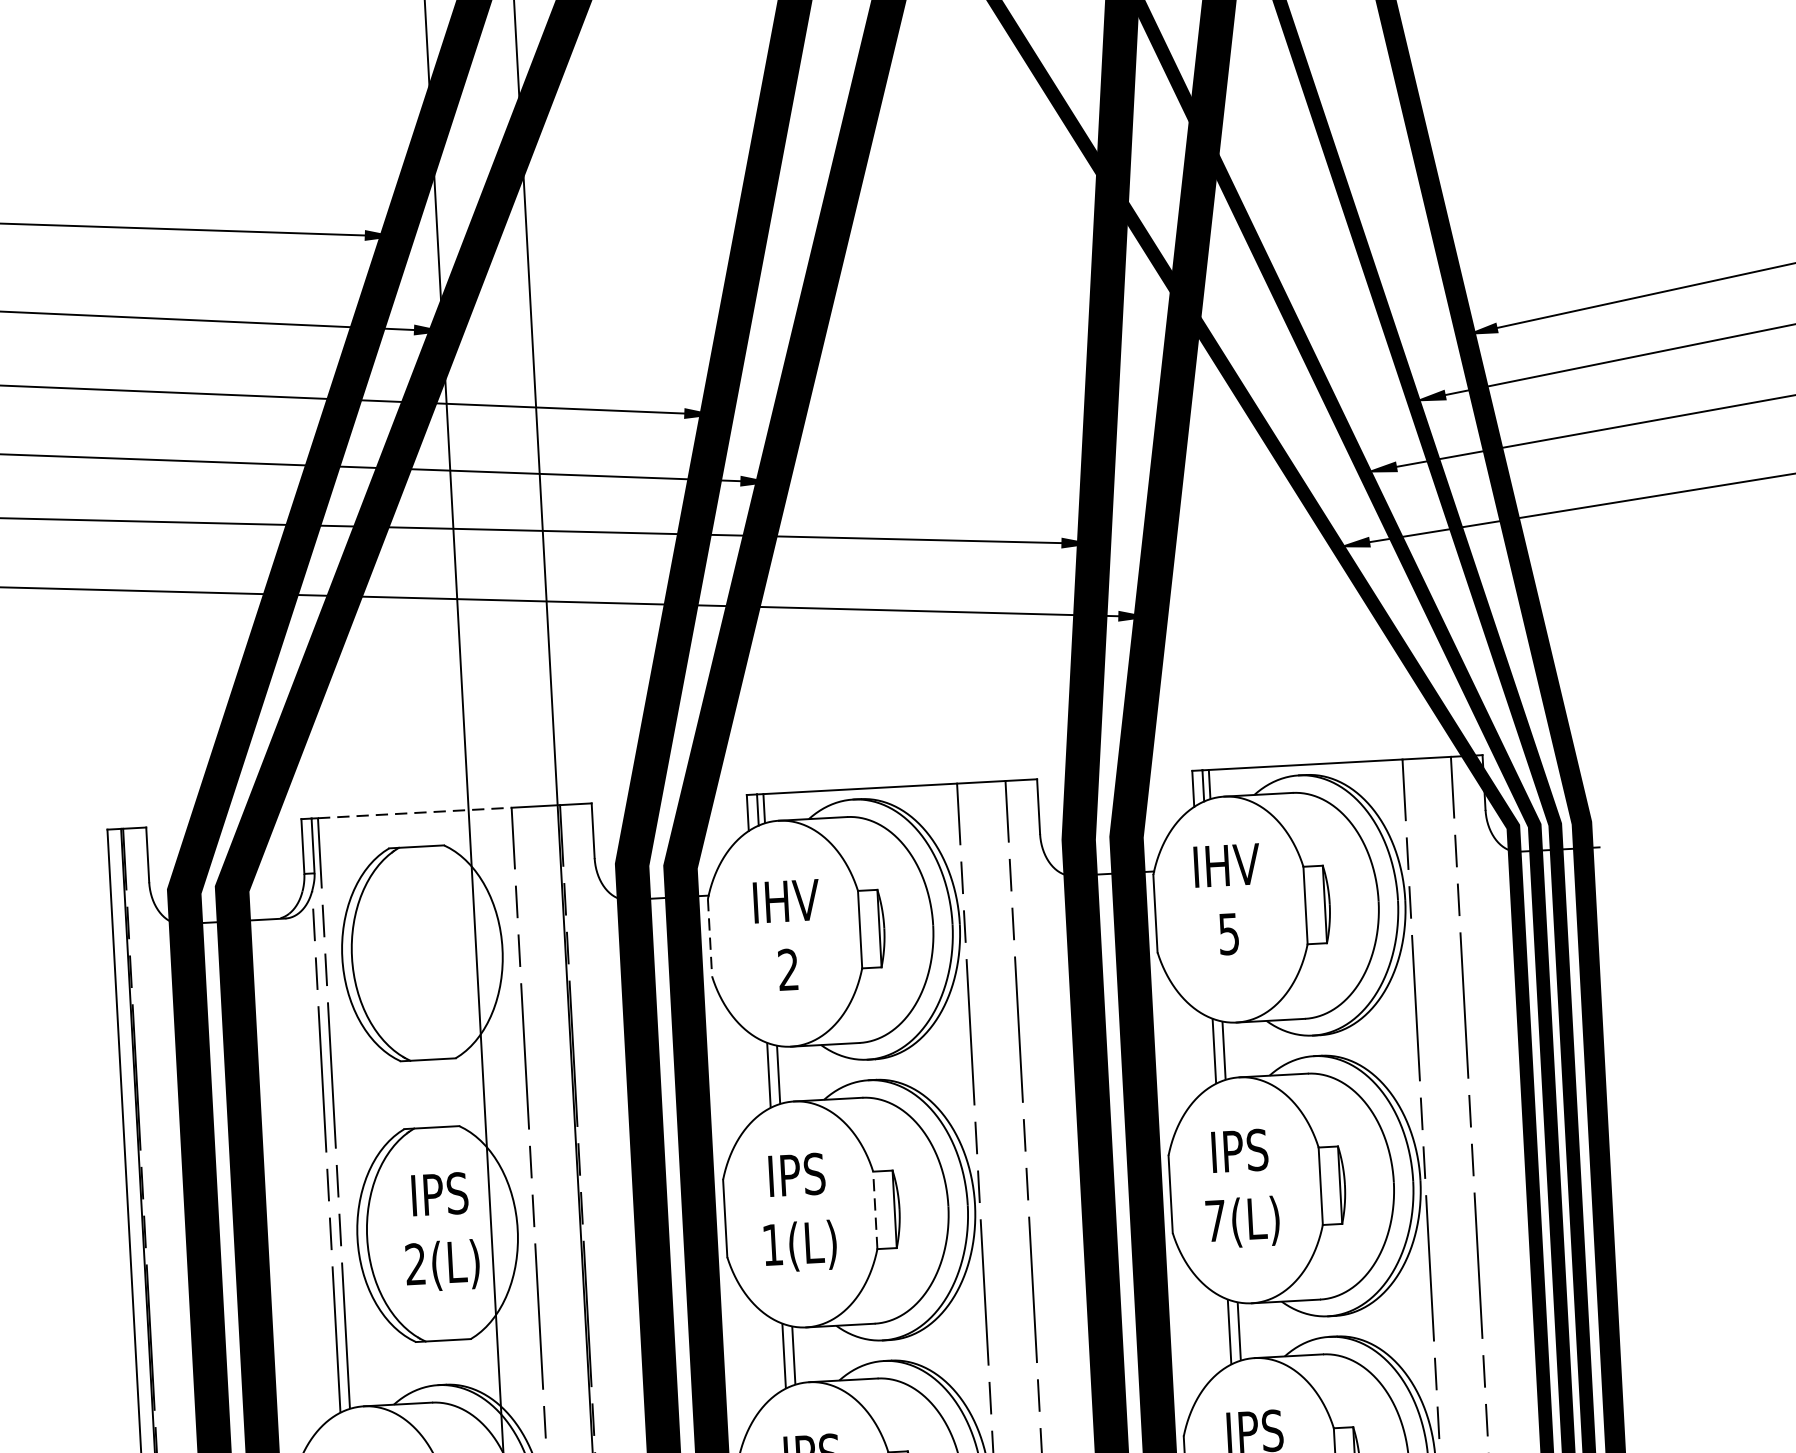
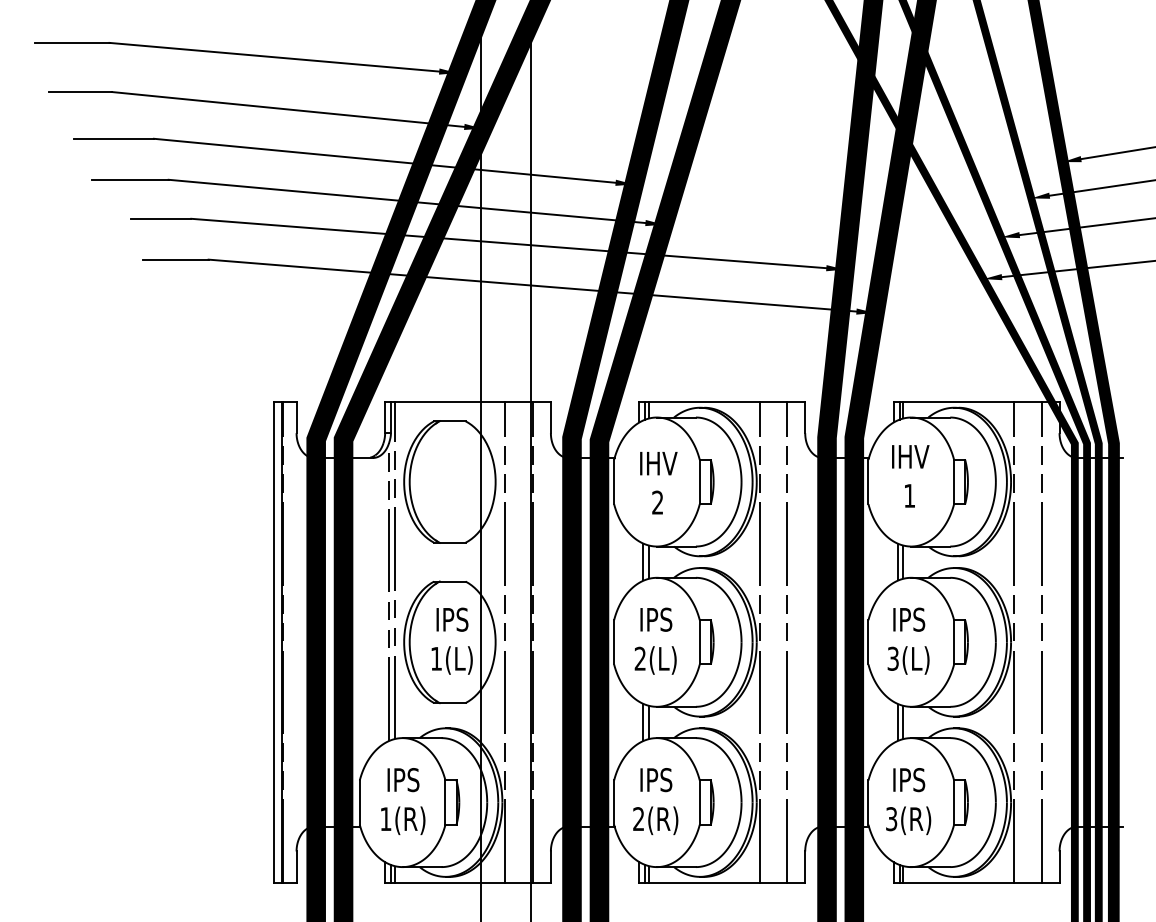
line: (415, 812) -> (450, 401), dashed -> solid
text: (1228, 935) -> (909, 496), 5 -> 1
line: (710, 938) -> (614, 482), dashed -> solid
line: (874, 1208) -> (699, 641), dashed -> solid
text: (1214, 1220) -> (892, 658), 7(L) -> 3(L)
text: (771, 1244) -> (639, 658), 1(L) -> 2(L)
text: (413, 1263) -> (435, 658), 2(L) -> 1(L)

